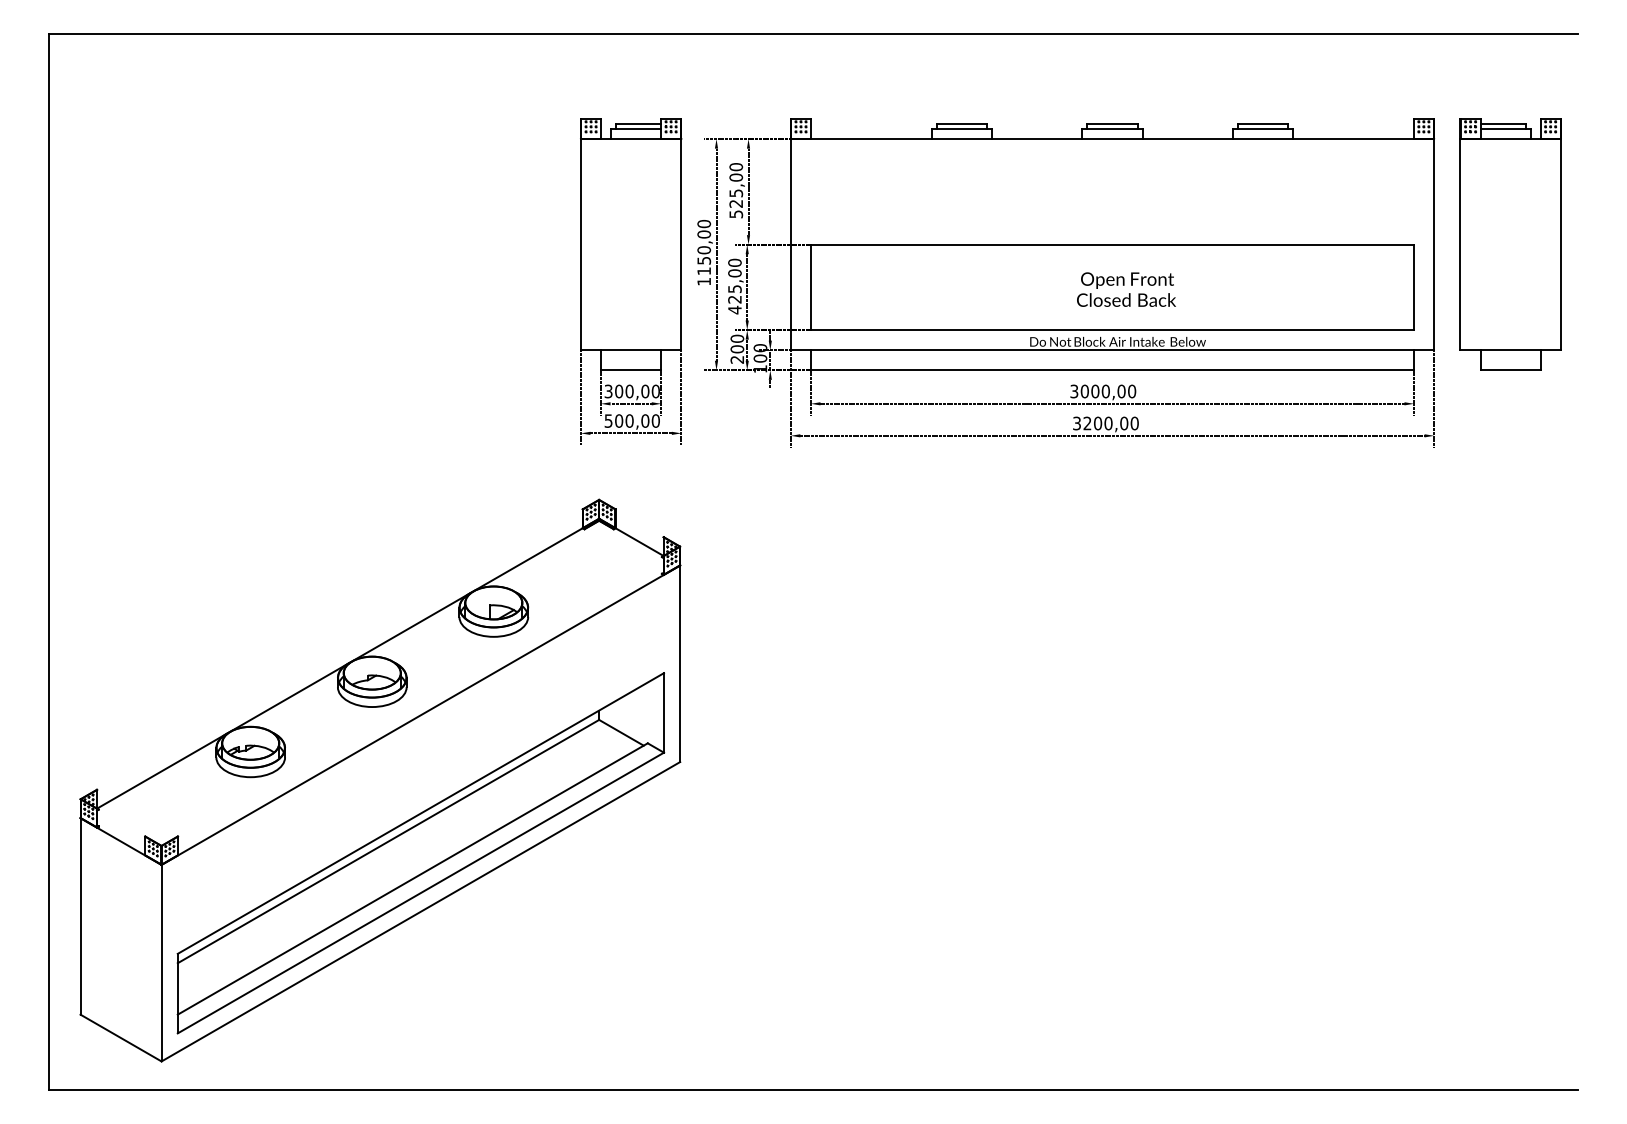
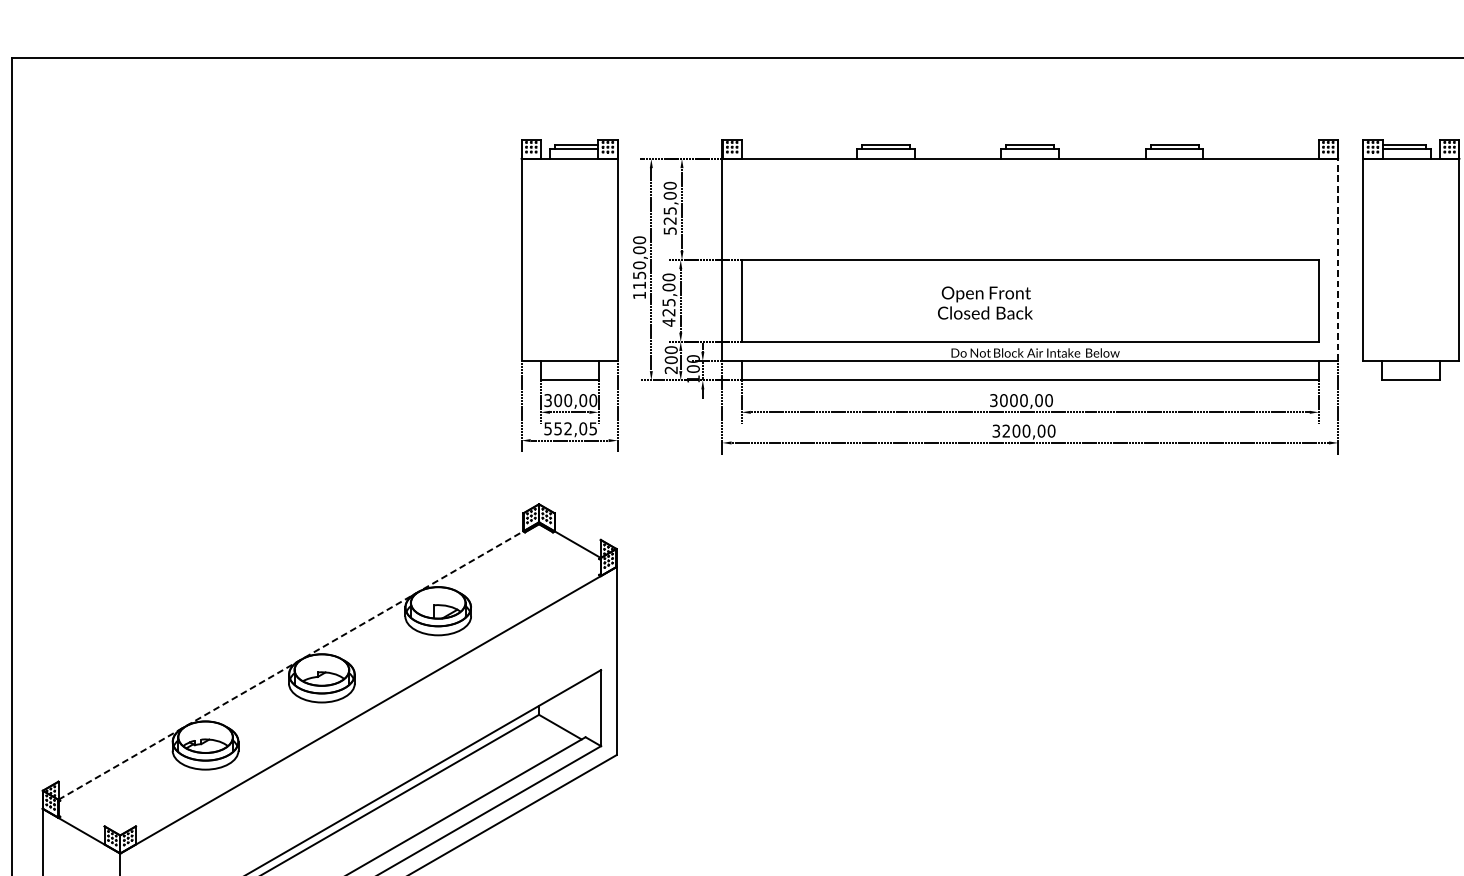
line: (1434, 244) -> (1338, 259), solid -> dashed
text: (1126, 289) -> (985, 302), moved
text: (637, 420) -> (575, 428), 500,00 -> 552,05
line: (340, 668) -> (291, 665), solid -> dashed

